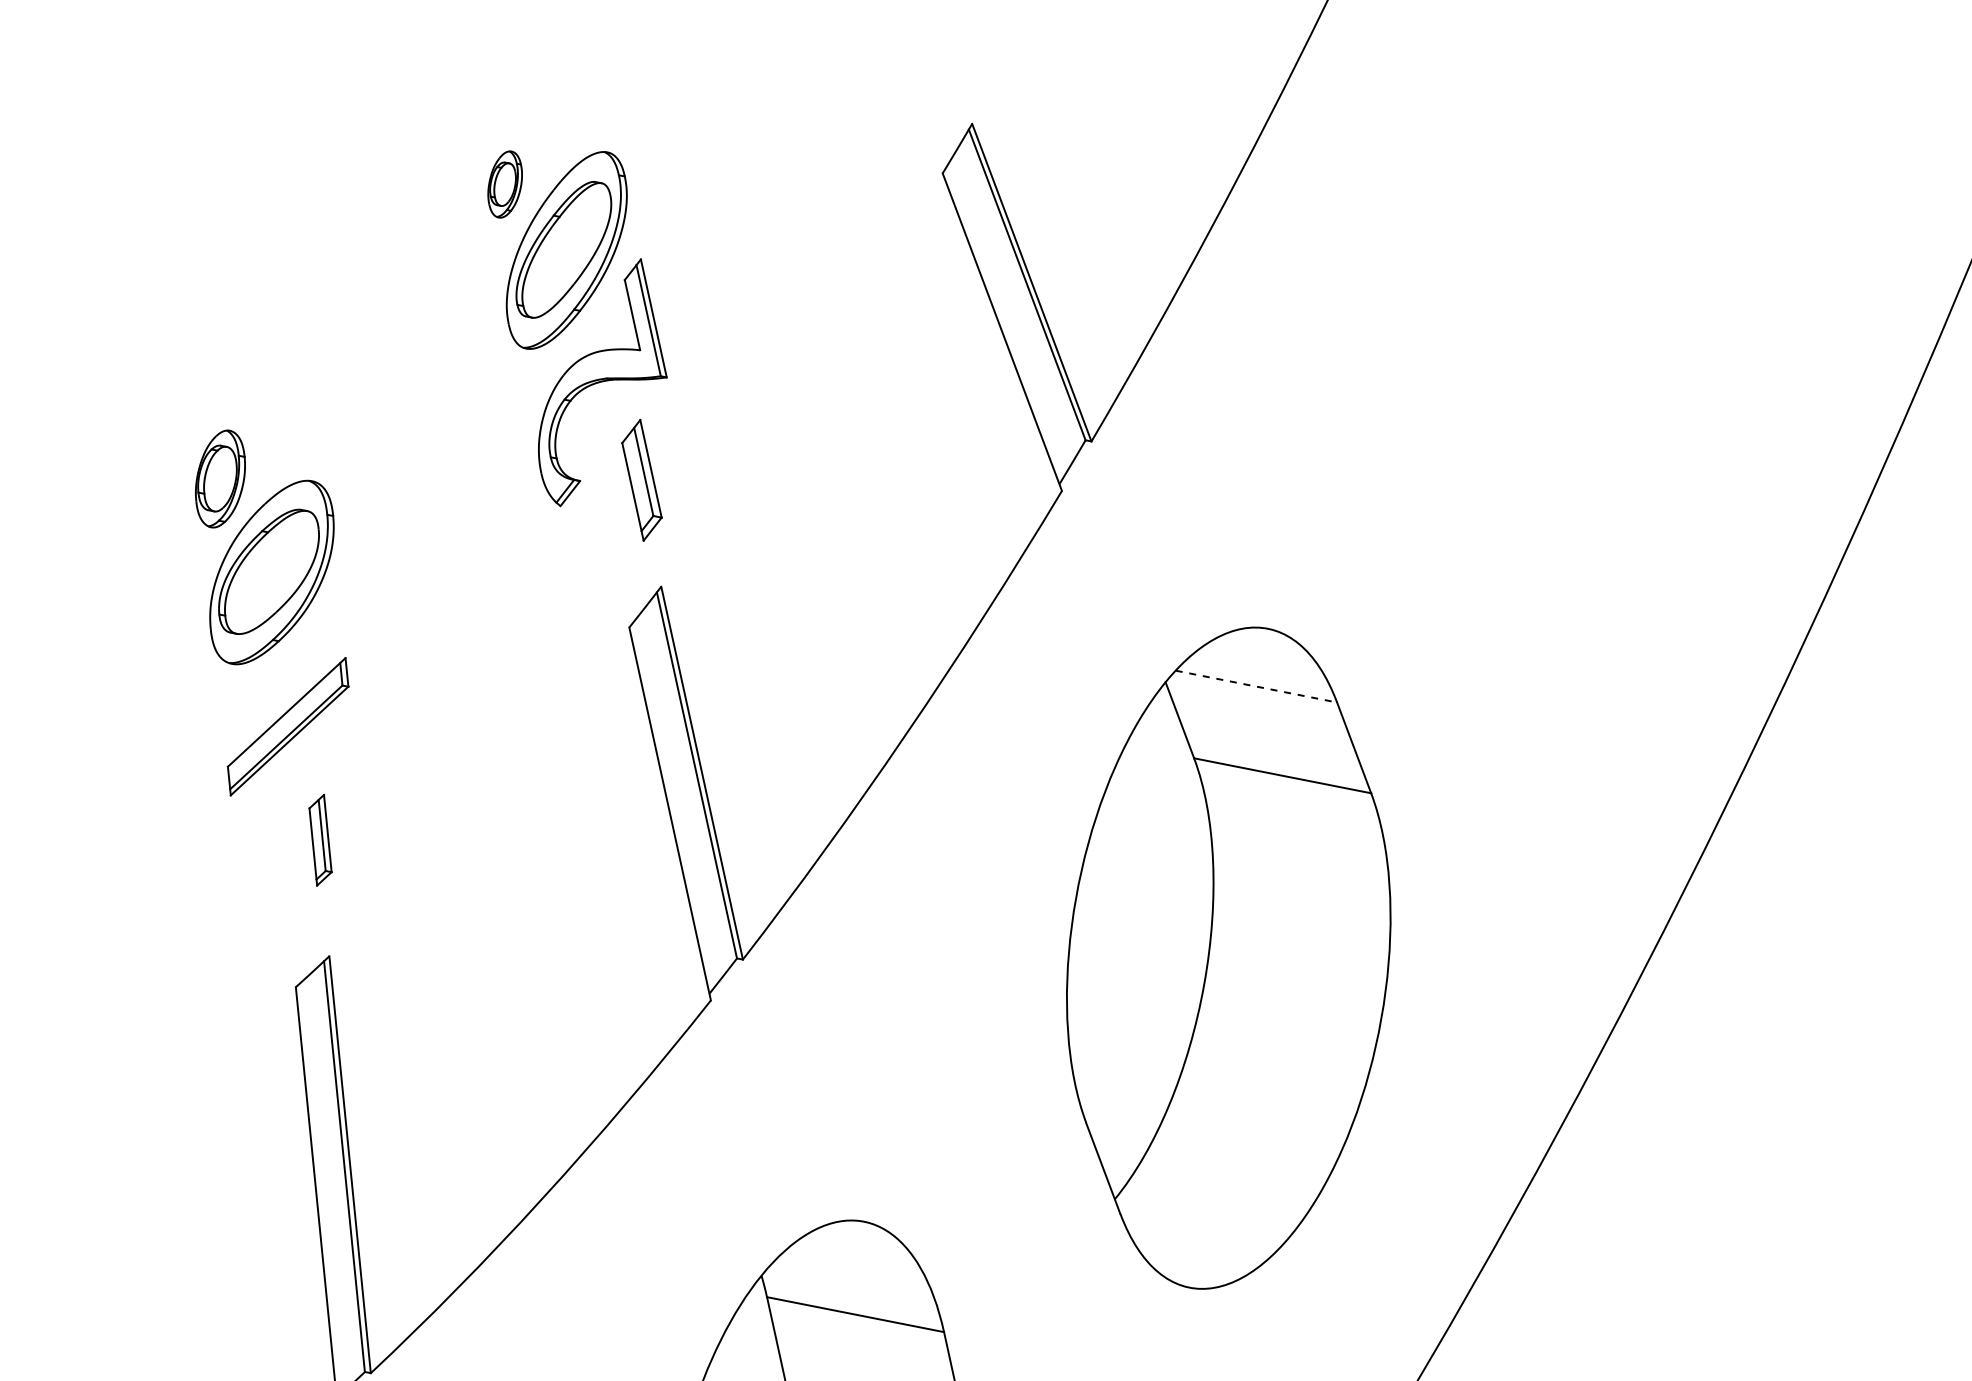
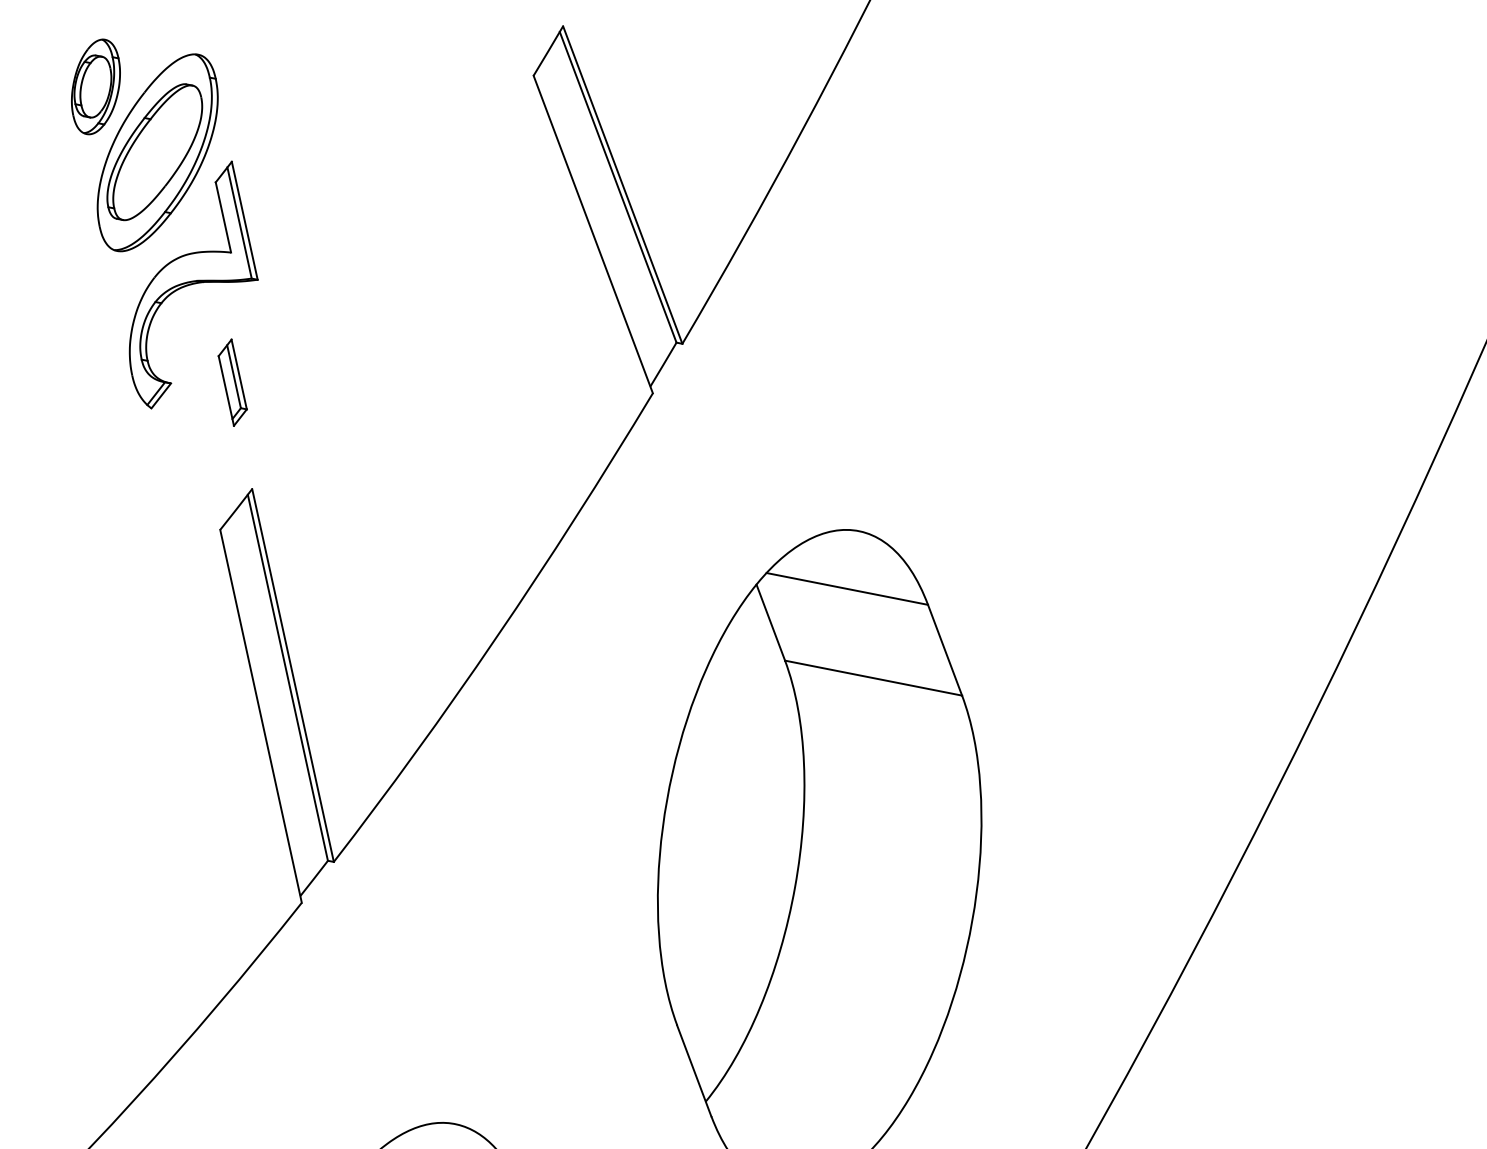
part: (505, 184) -> (96, 86), size x1.43
part: (641, 480) -> (232, 382), size x0.71
line: (1256, 686) -> (847, 588), dashed -> solid

